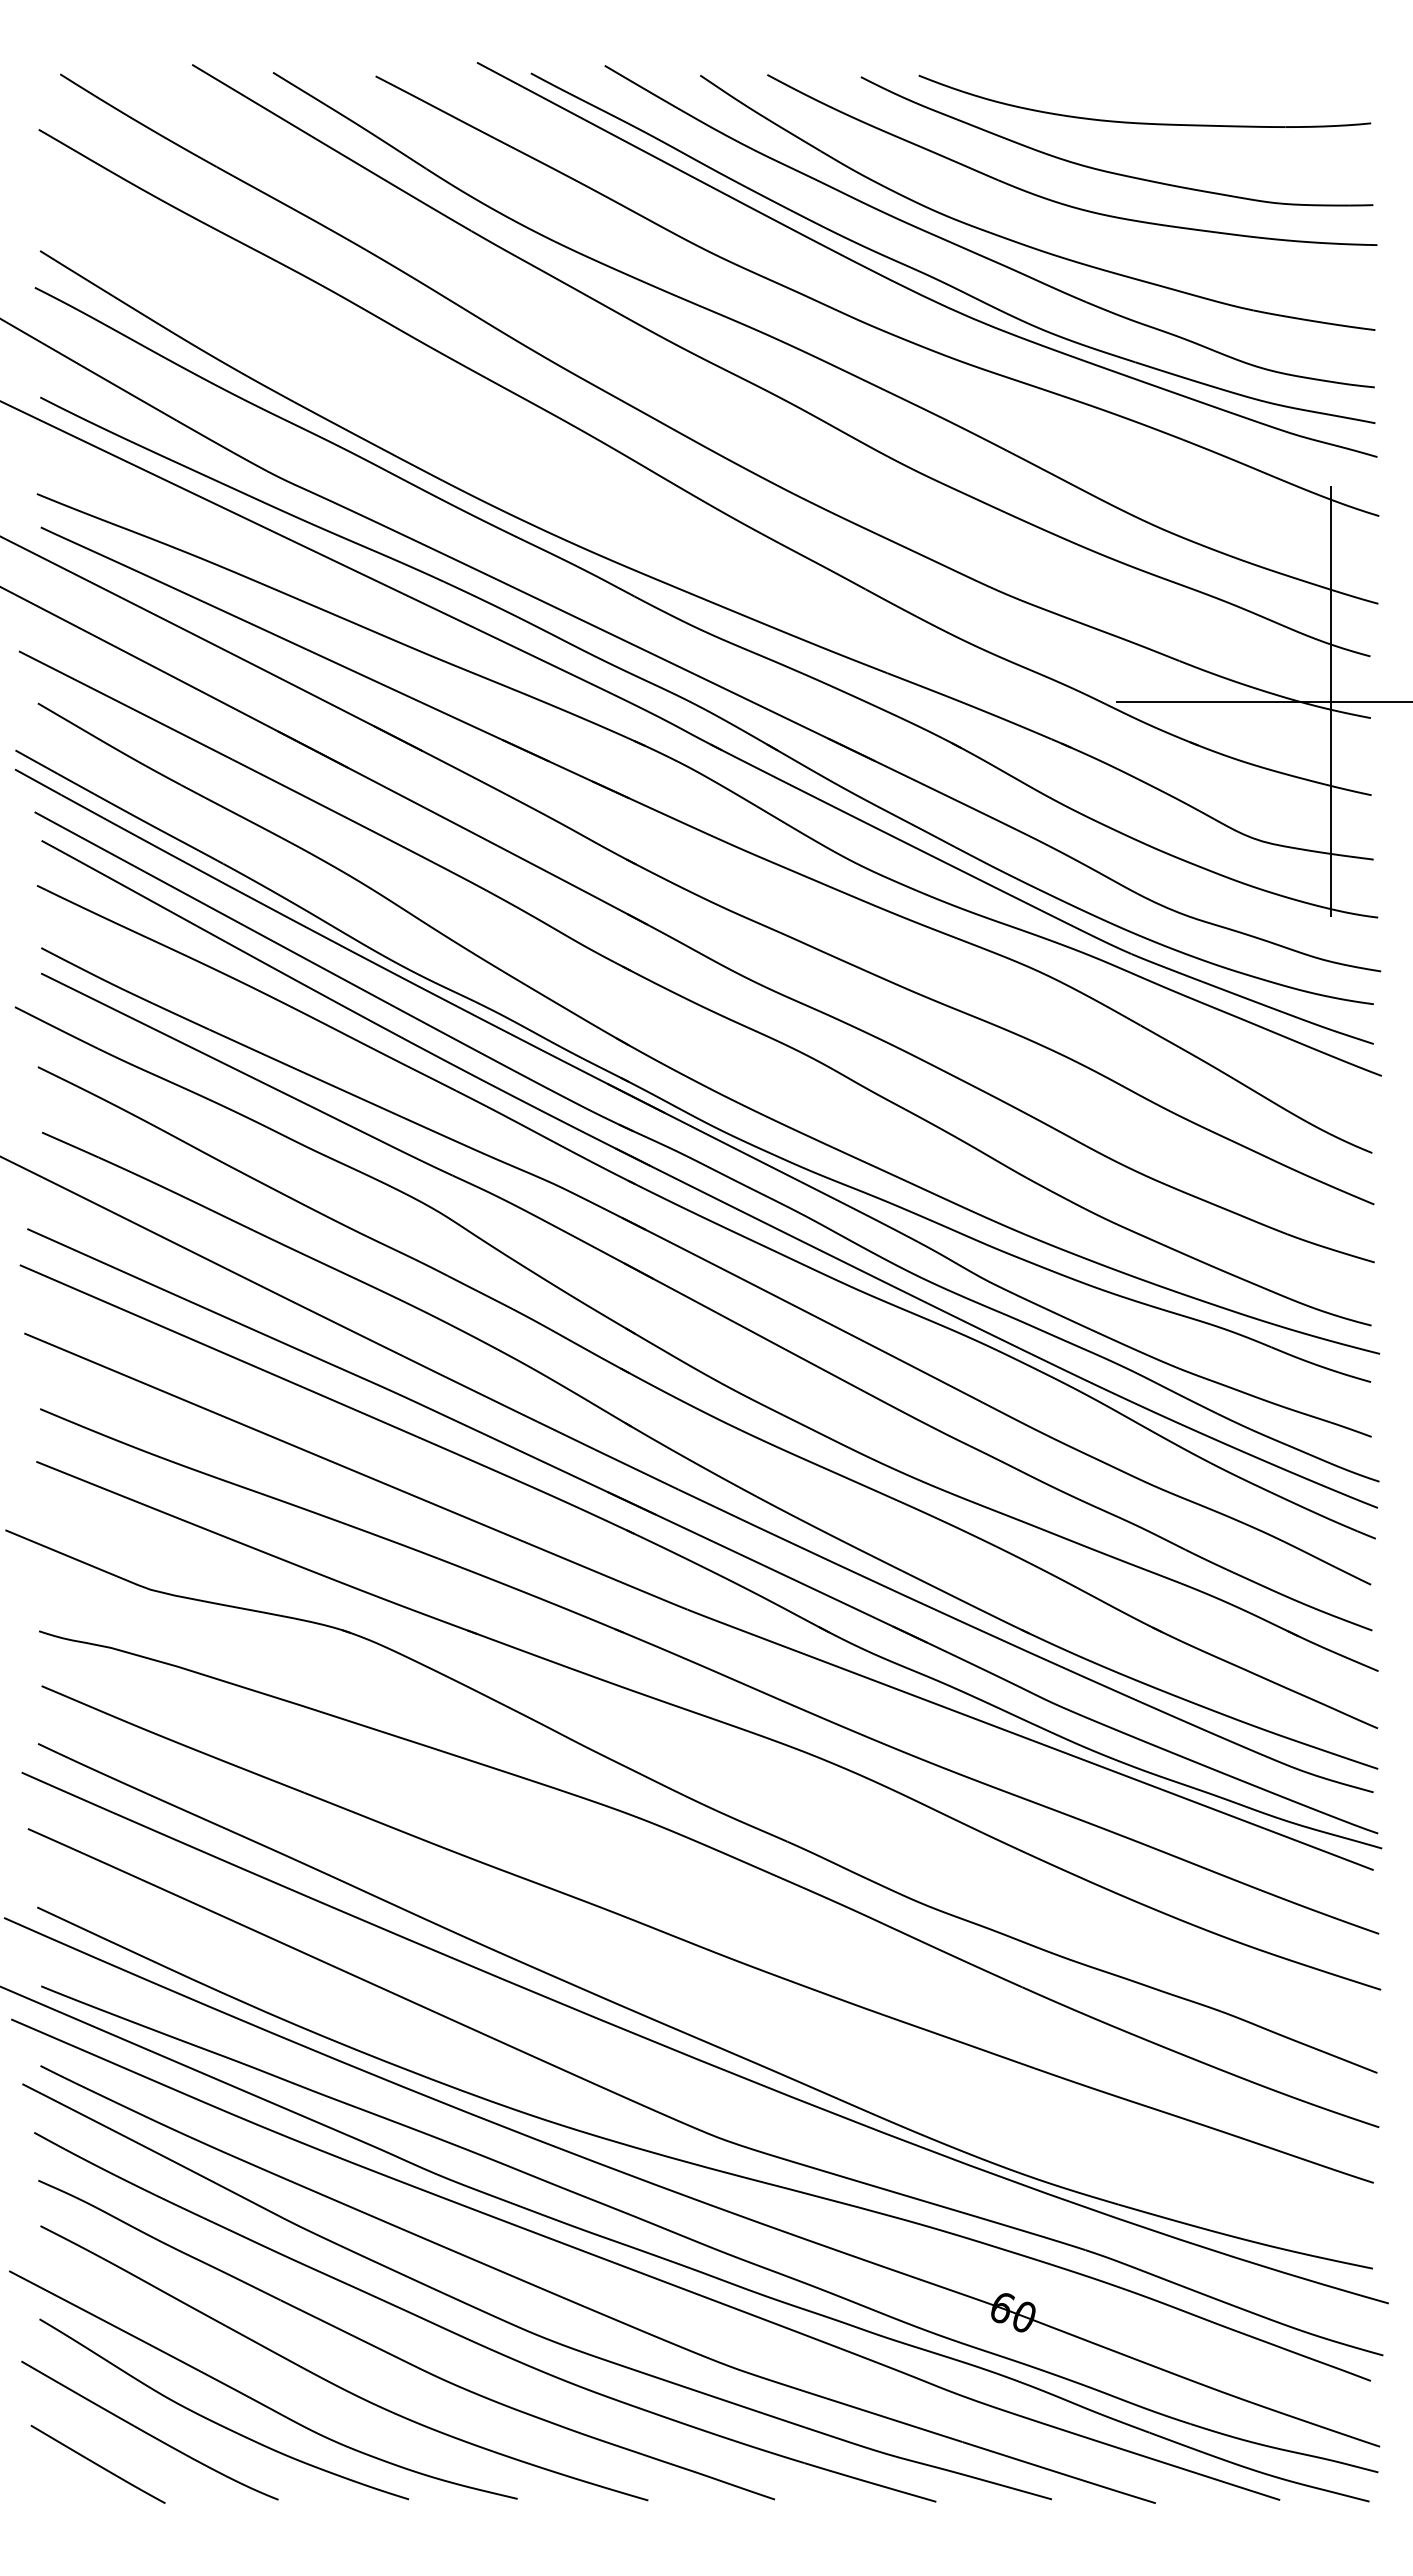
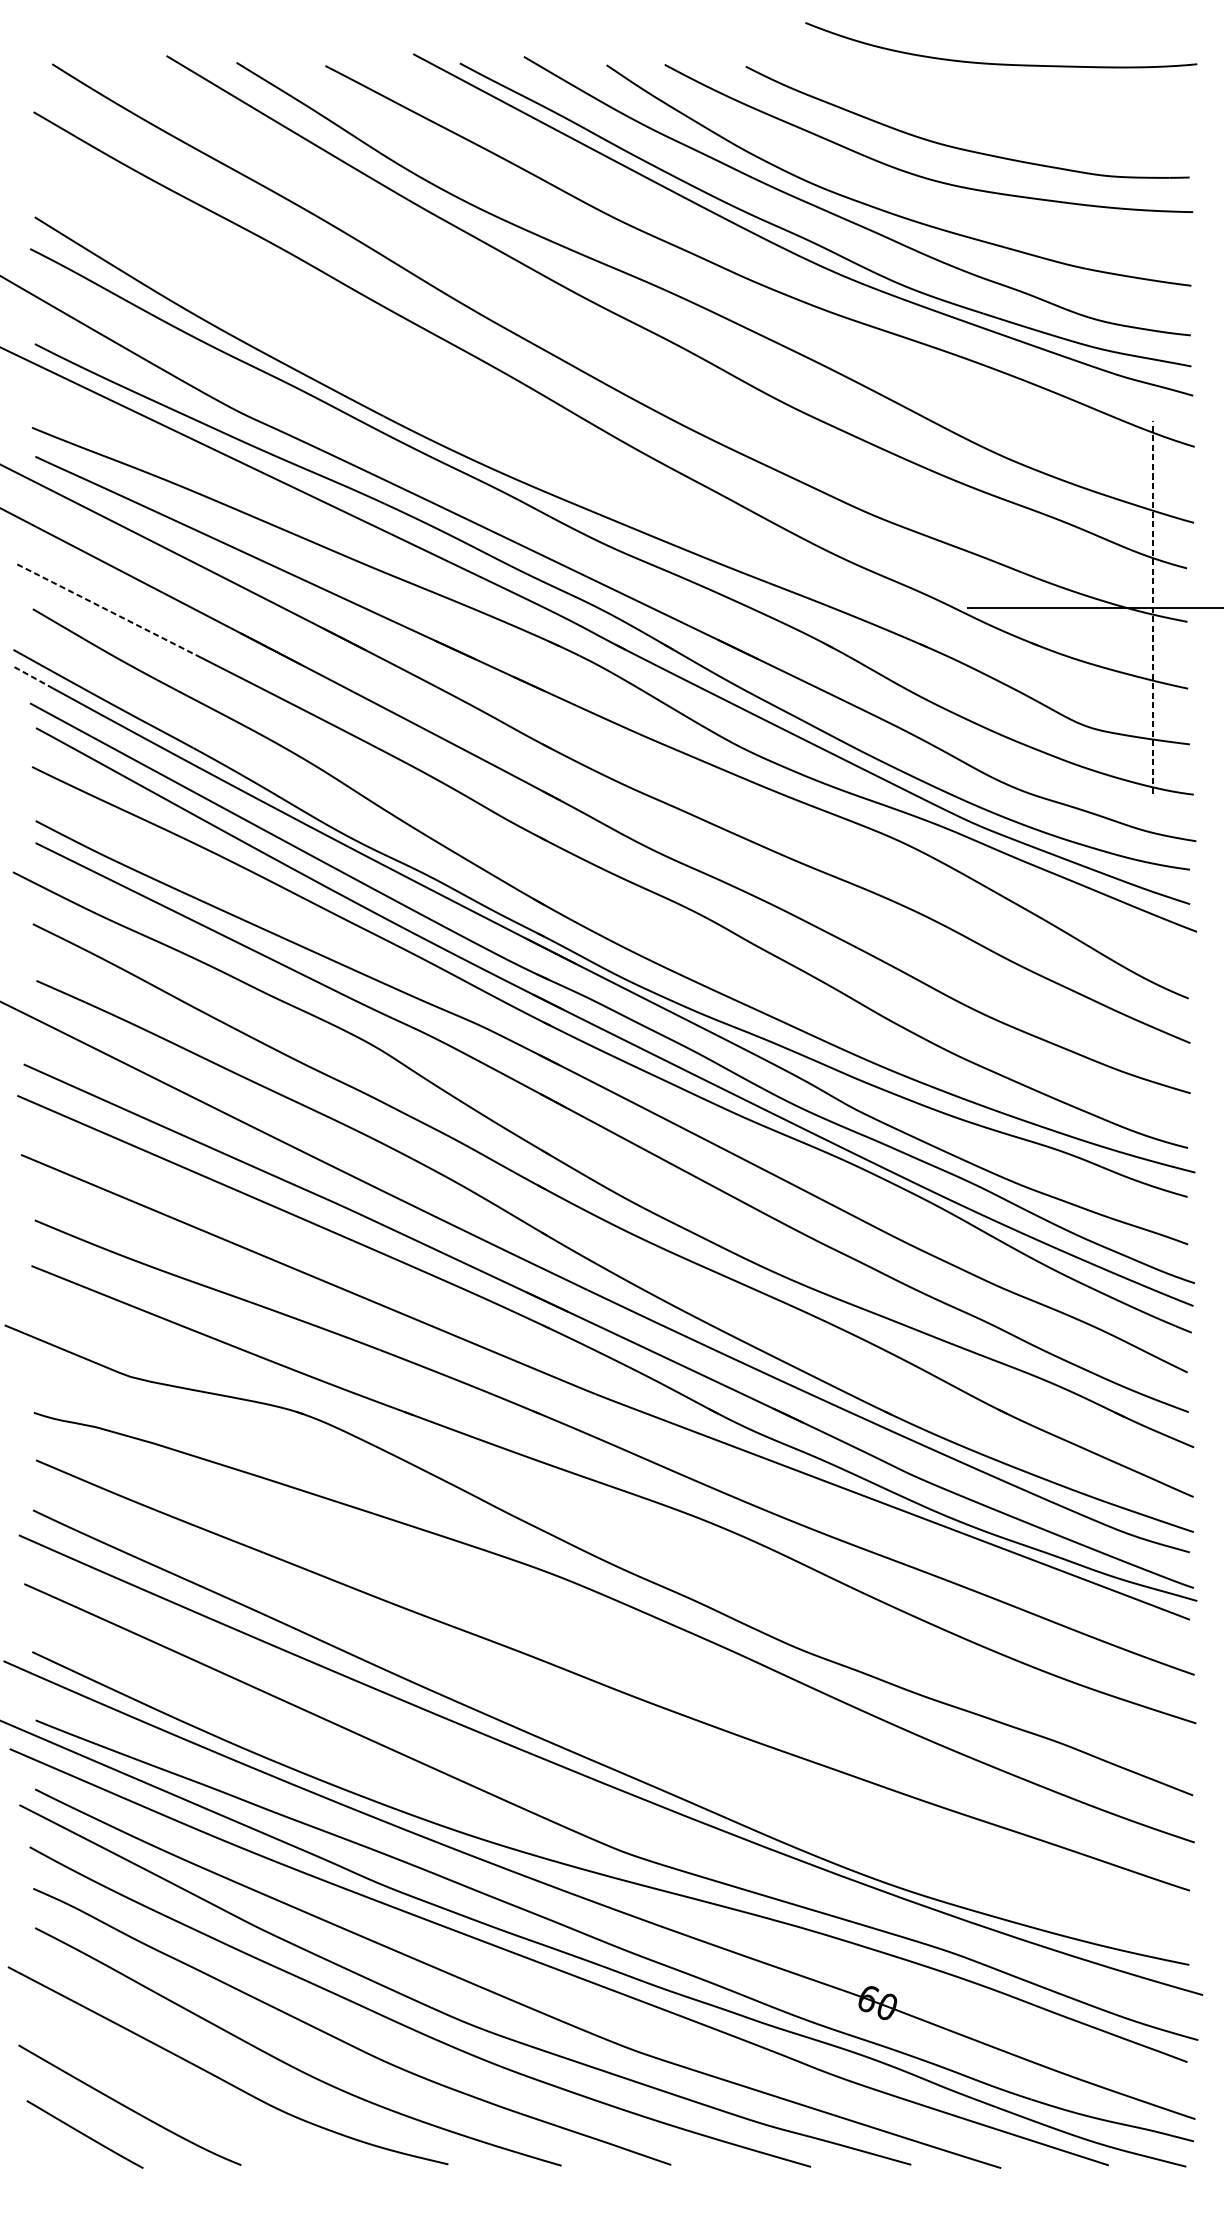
part: (1144, 122) -> (1000, 63), moved
line: (1331, 701) -> (1153, 607), solid -> dashed
line: (125, 705) -> (108, 610), solid -> dashed
line: (37, 782) -> (32, 677), solid -> dashed
curve: (217, 2422) -> (188, 2098), removed

